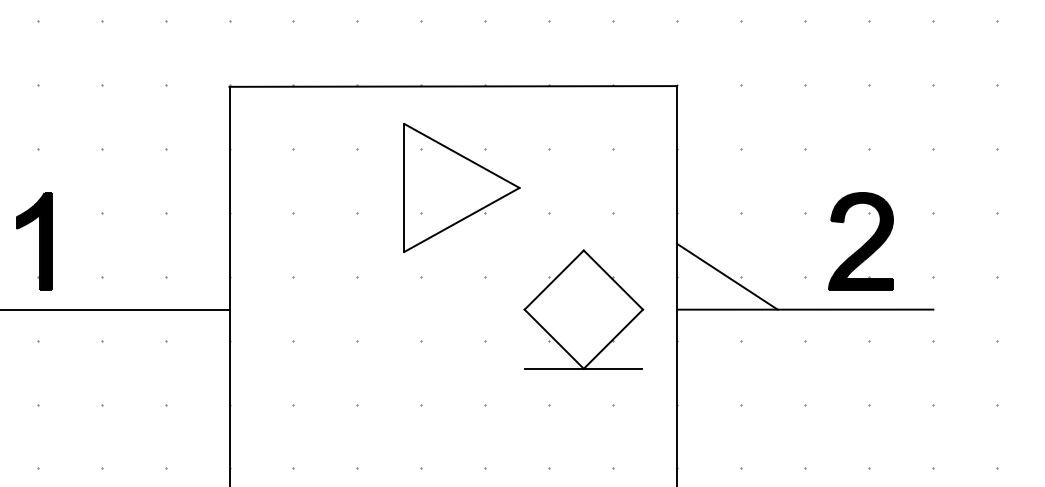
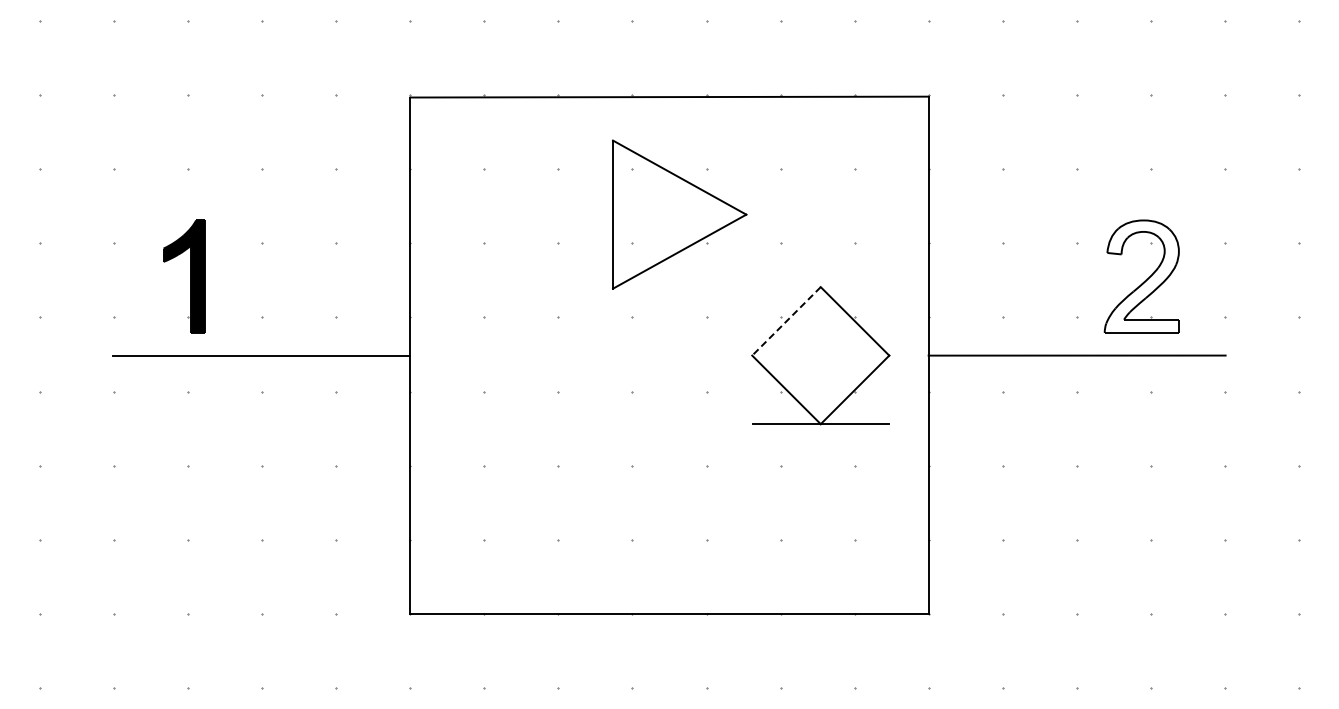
fill: (860, 241) -> (1141, 276), removed
line: (726, 276) -> (986, 317), removed
line: (554, 280) -> (786, 321), solid -> dashed

